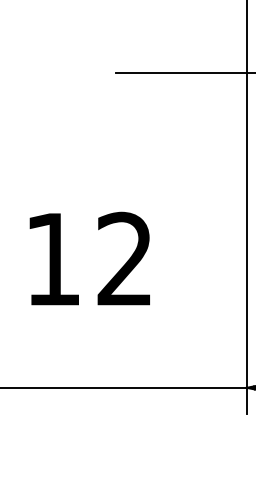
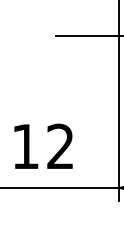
text: (89, 256) -> (43, 145), moved

